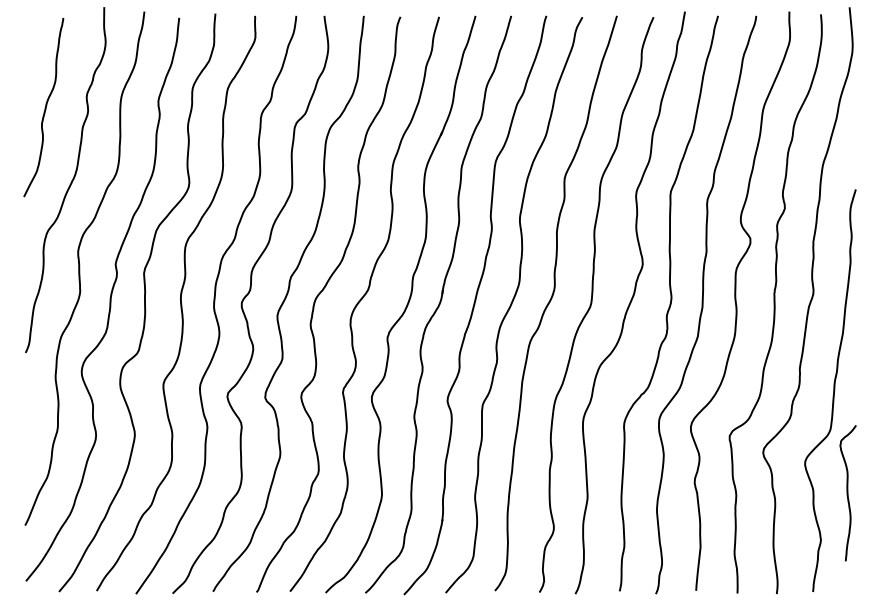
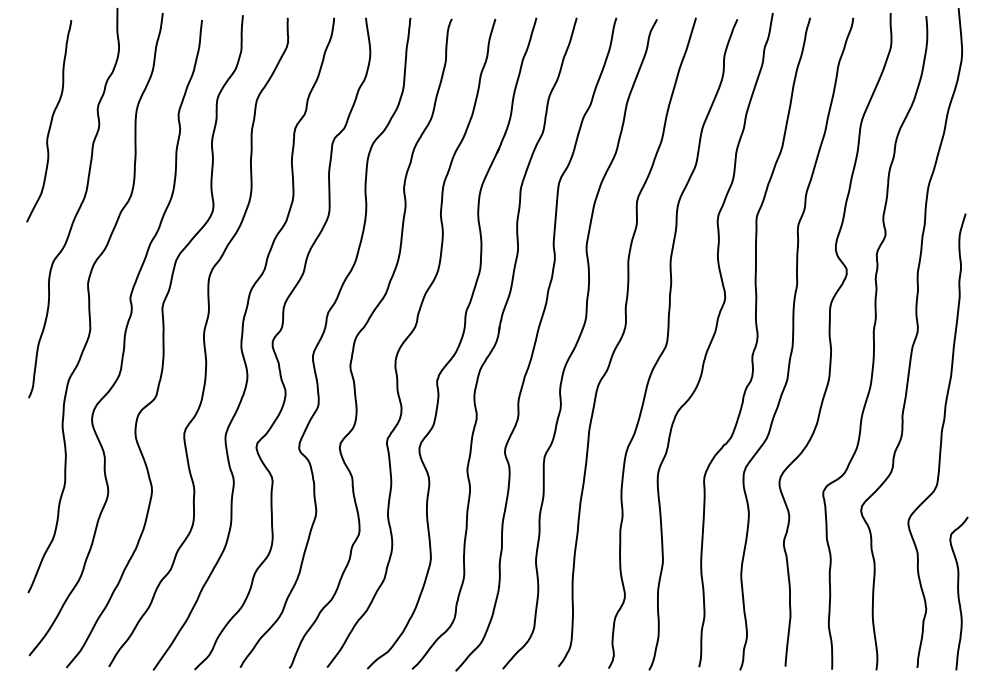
curve: (847, 493) -> (958, 593), moved

